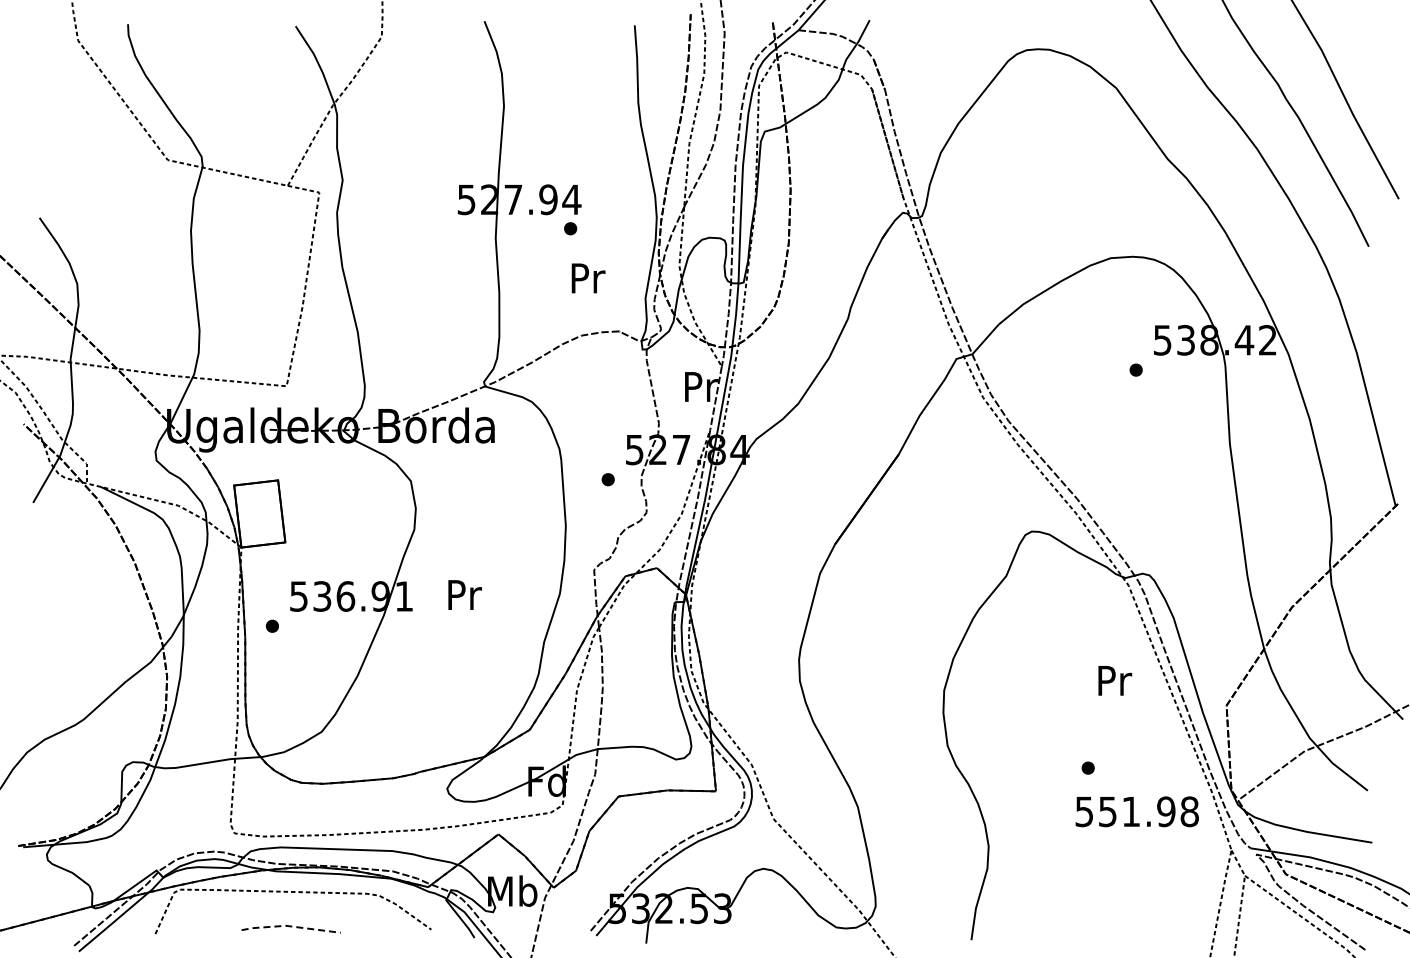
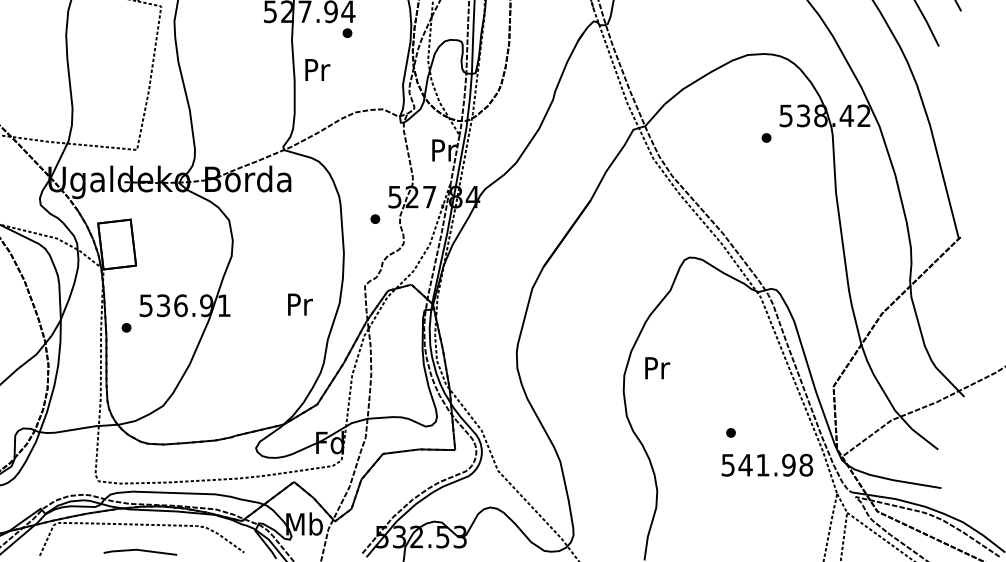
text: (588, 278) -> (317, 70), moved
text: (464, 594) -> (299, 304), moved
text: (1115, 680) -> (657, 367), moved
text: (1107, 812) -> (745, 465), 551.98 -> 541.98
line: (289, 926) -> (139, 550), dashed -> solid

